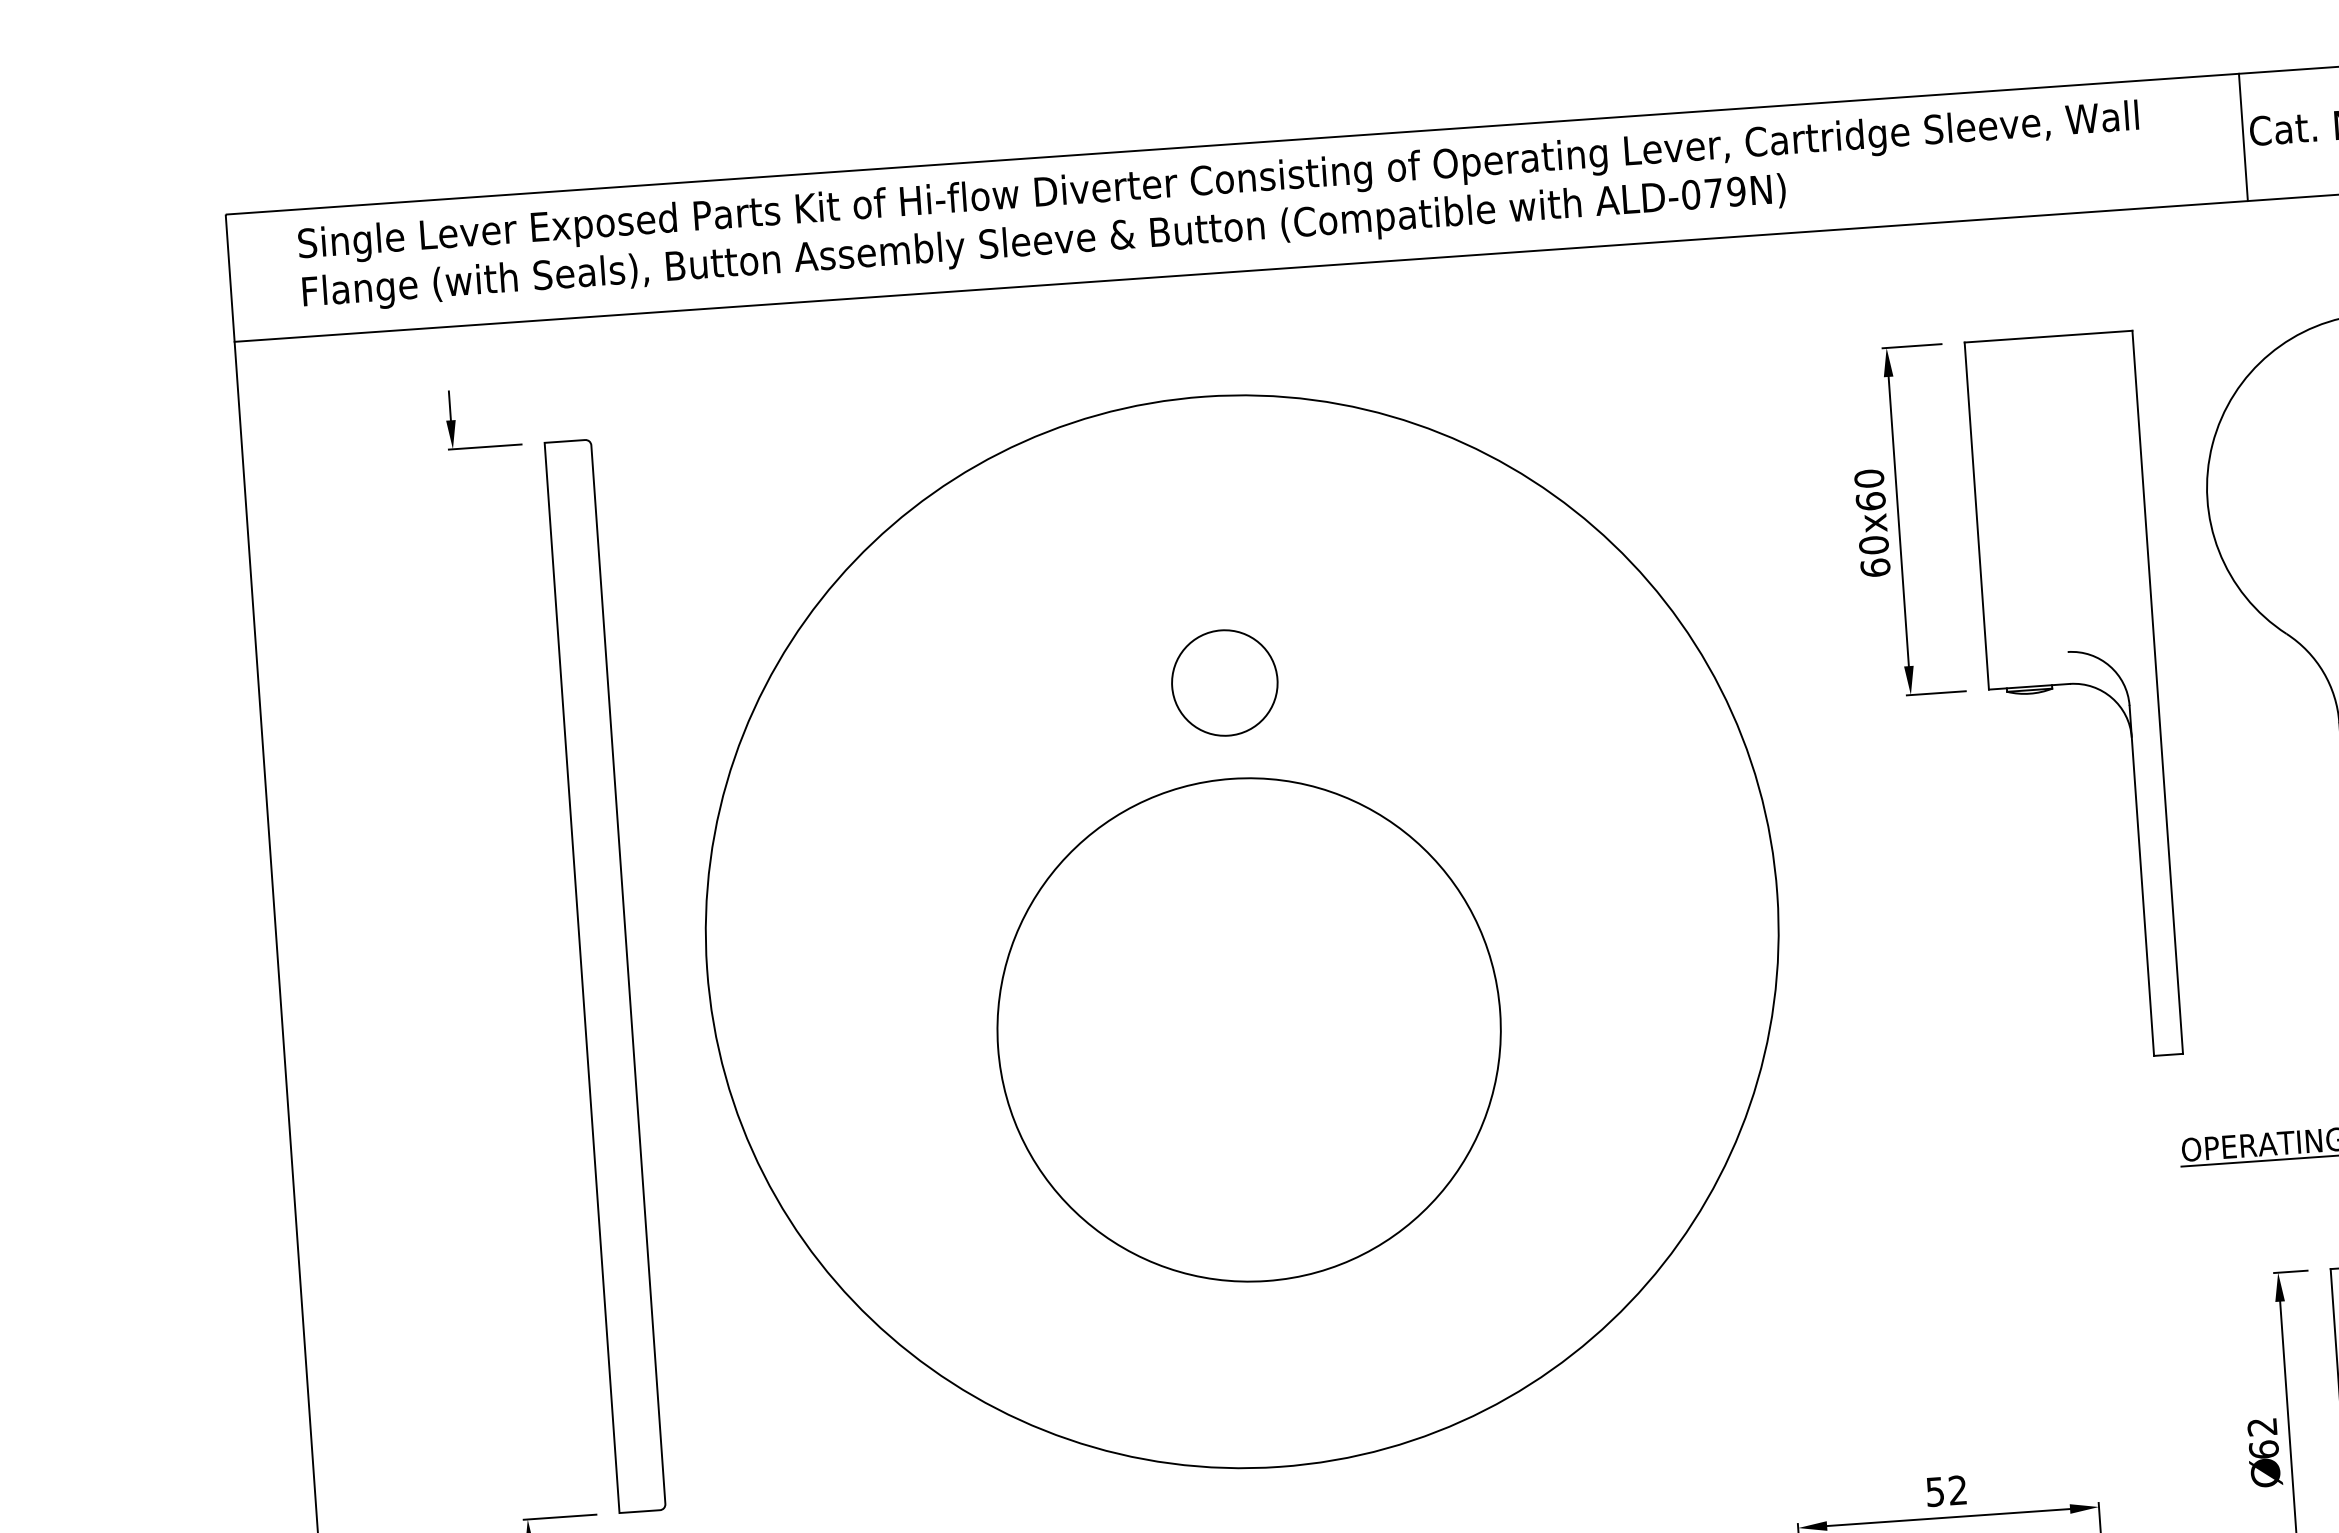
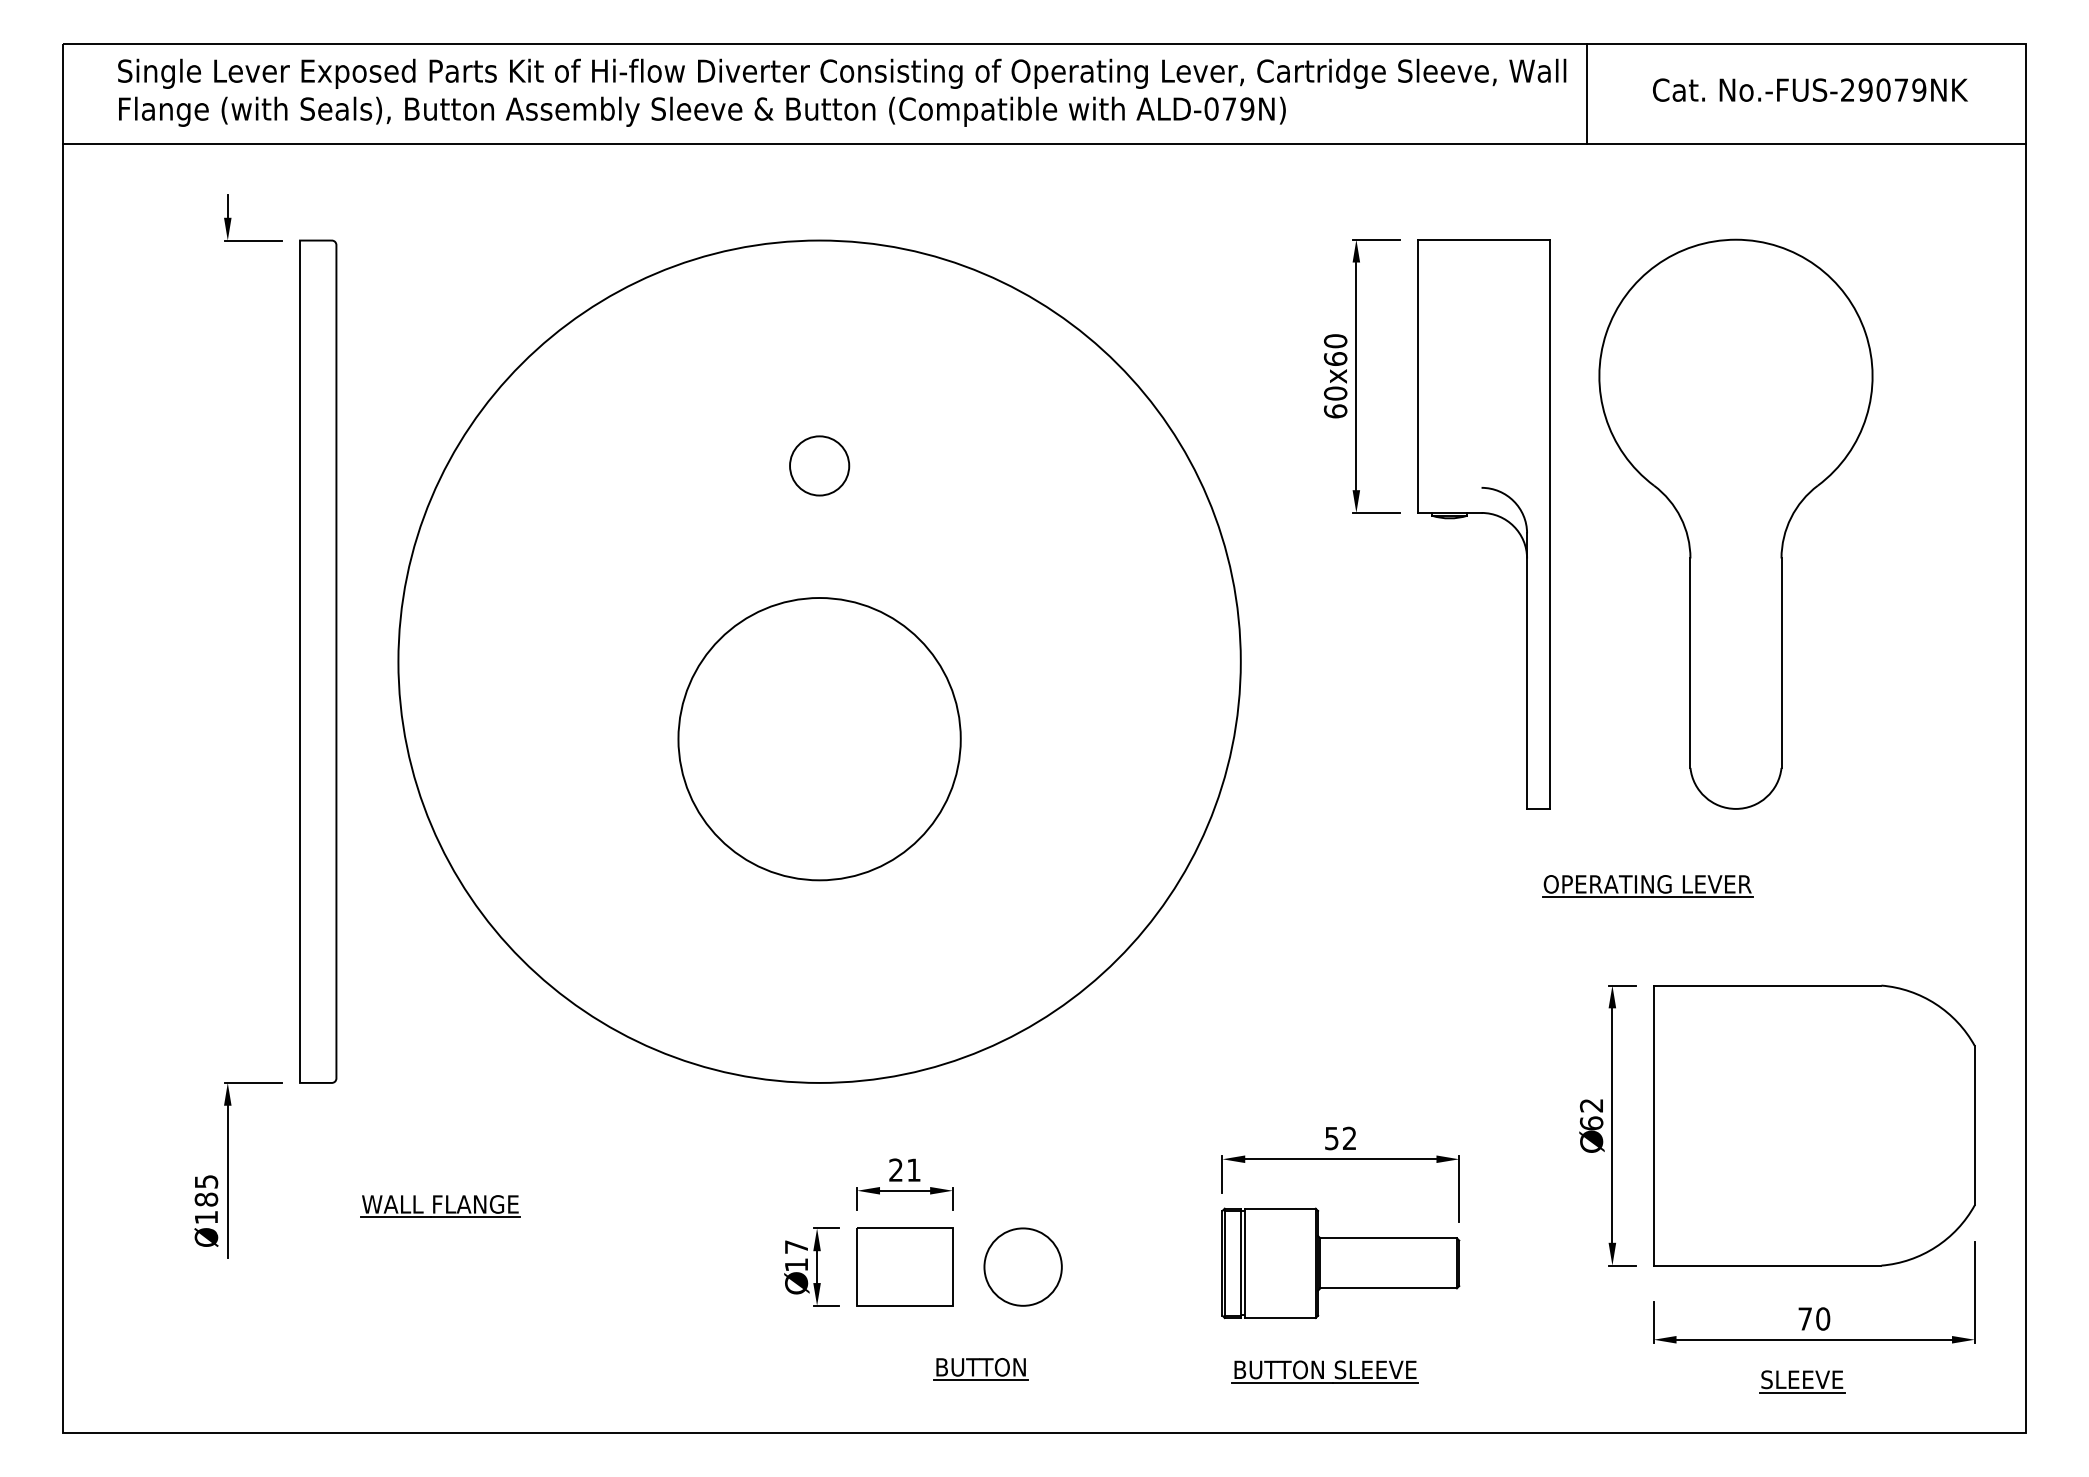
line: (2243, 137) -> (1587, 94), moved
circle: (1224, 682) -> (819, 465), size x0.71
circle: (1248, 1030) -> (819, 739), size x0.71

